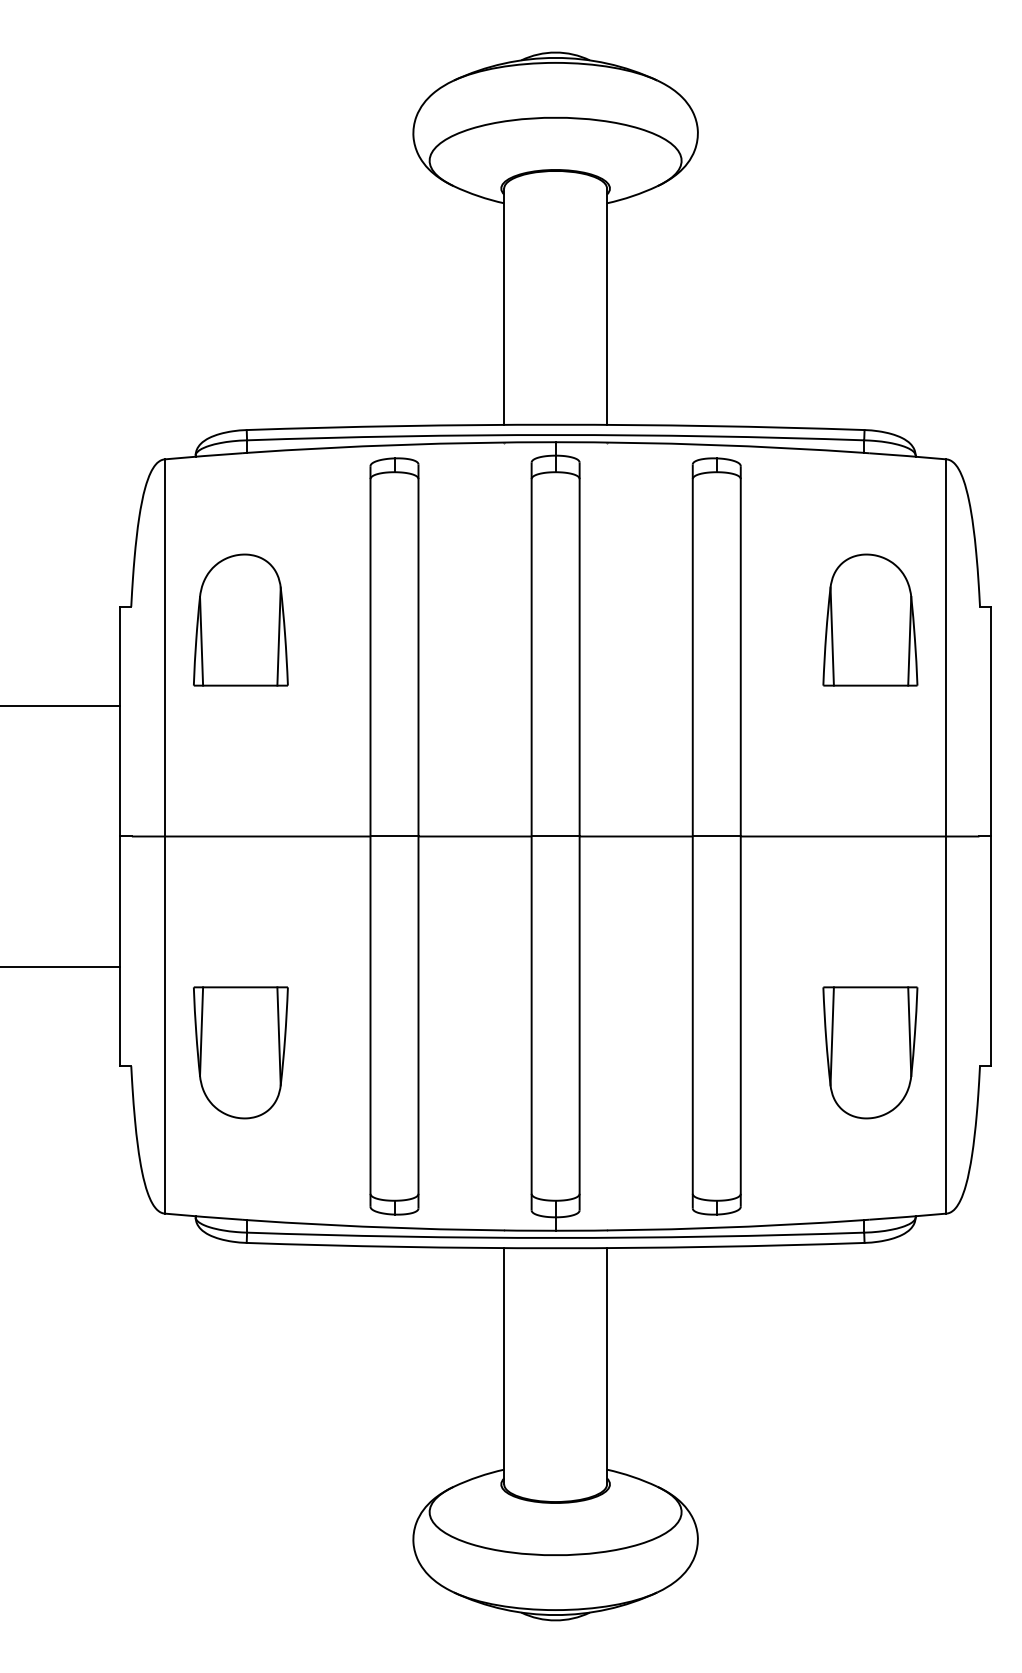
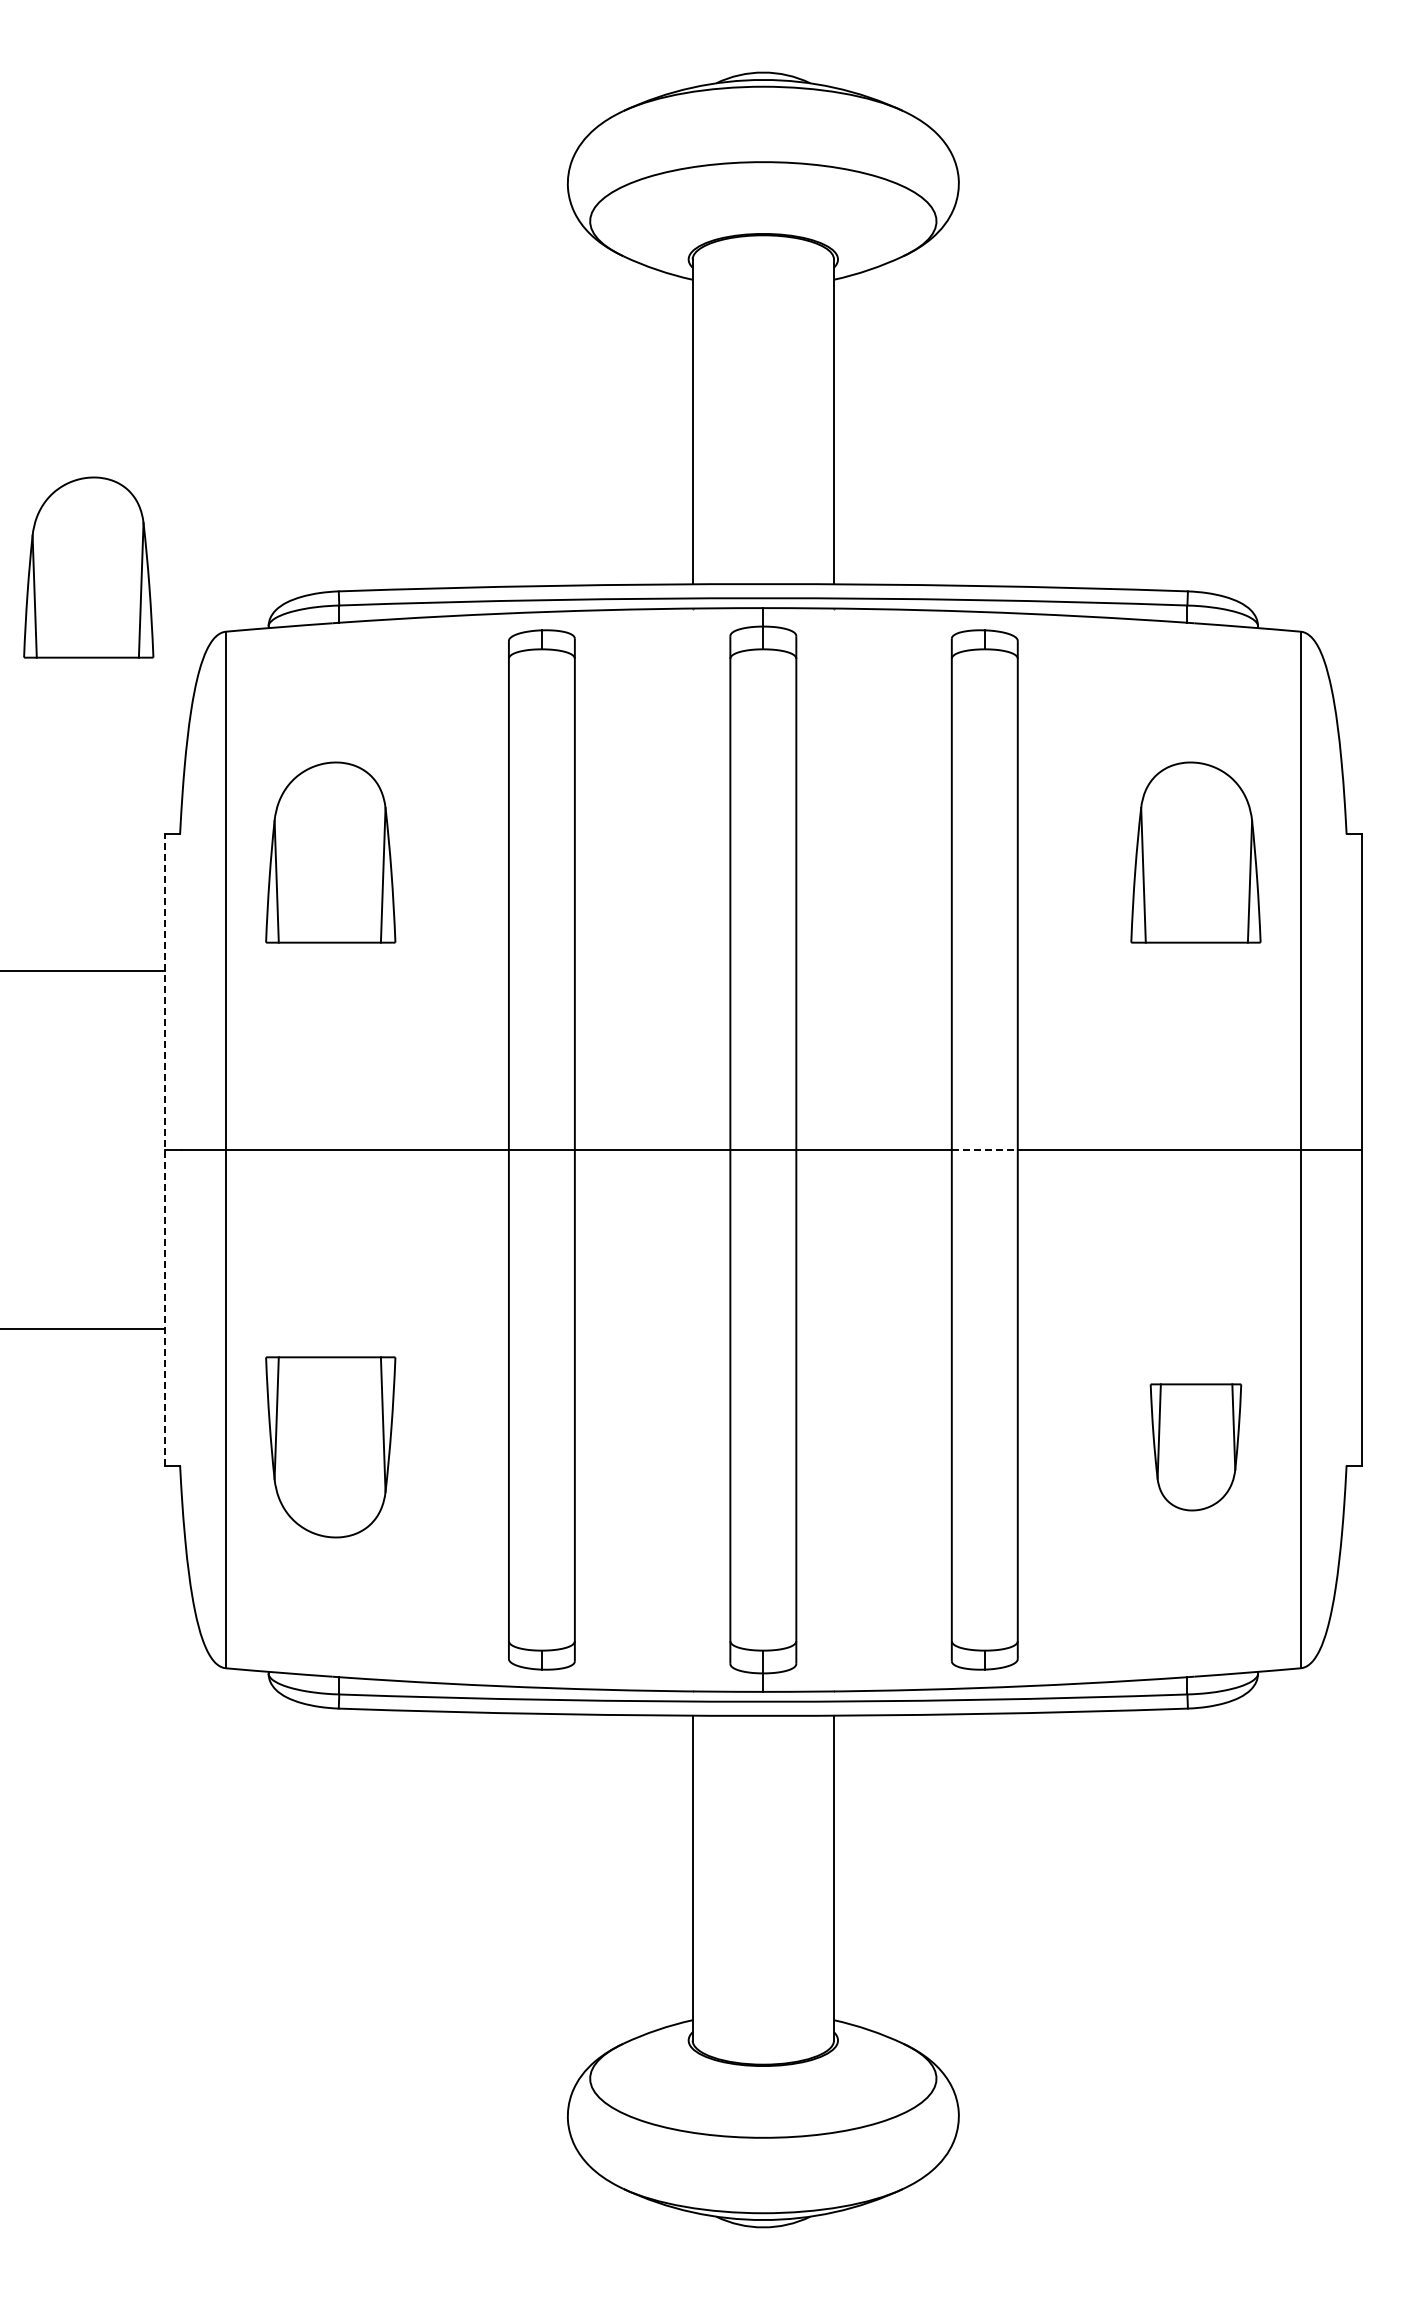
part: (64, 412) -> (88, 567), added
line: (119, 836) -> (164, 1149), solid -> dashed
line: (716, 836) -> (984, 1149), solid -> dashed
part: (870, 1052) -> (1195, 1447), size x0.7

